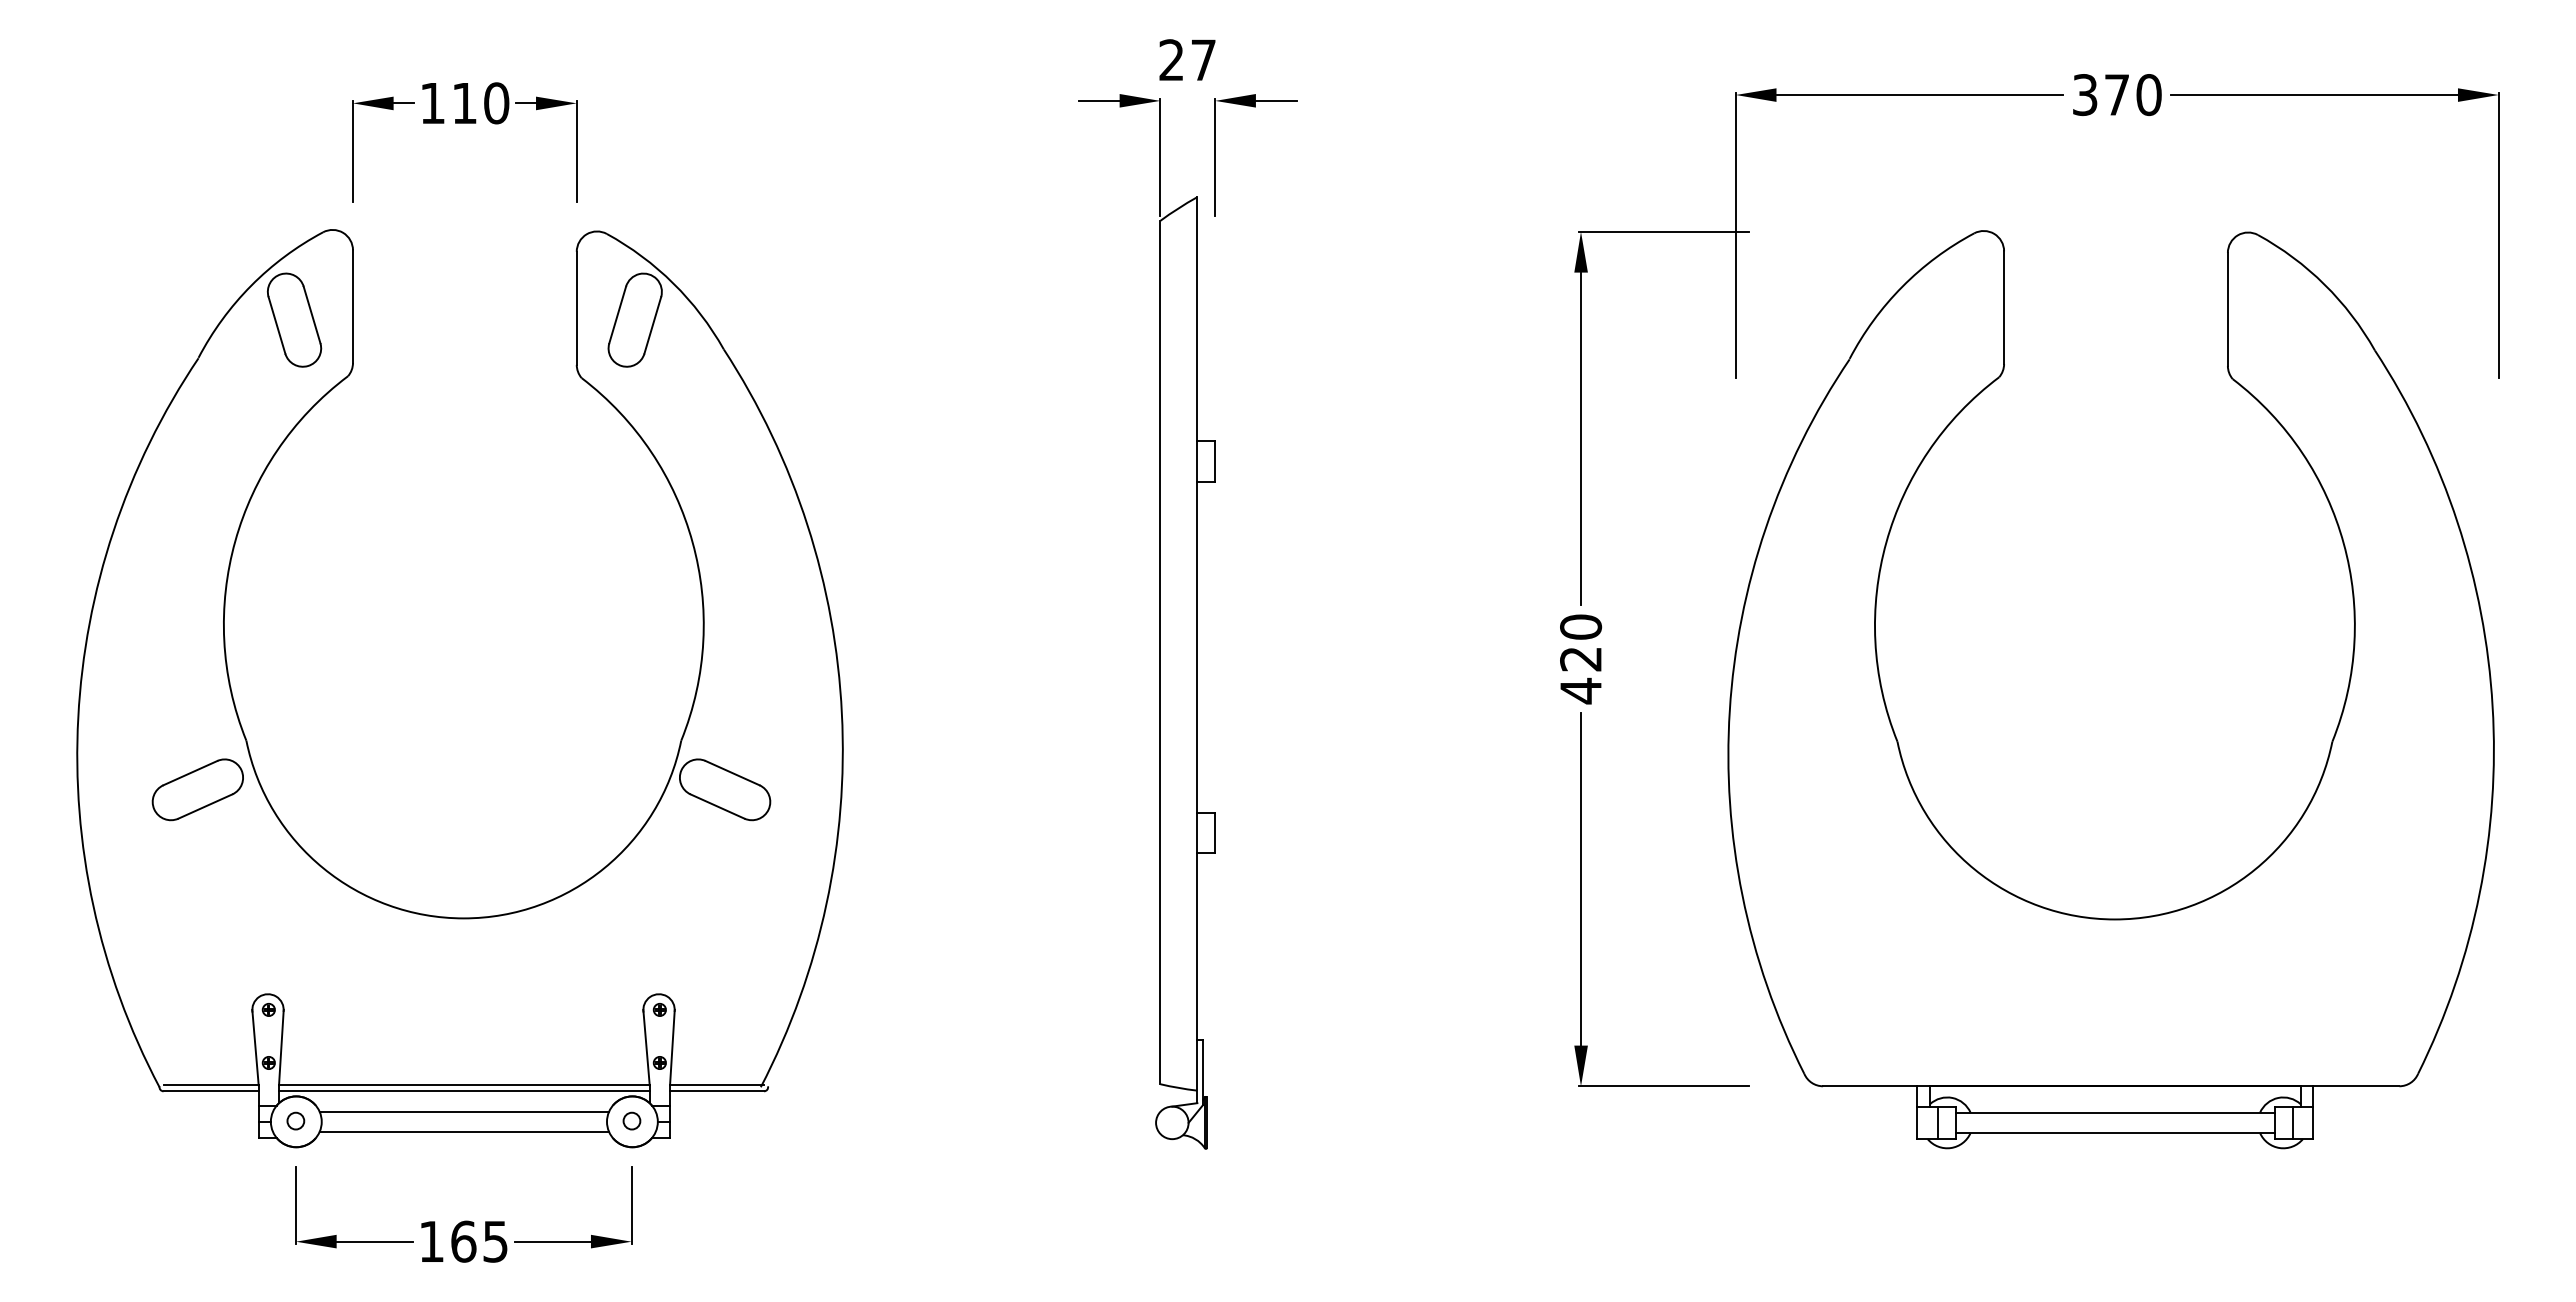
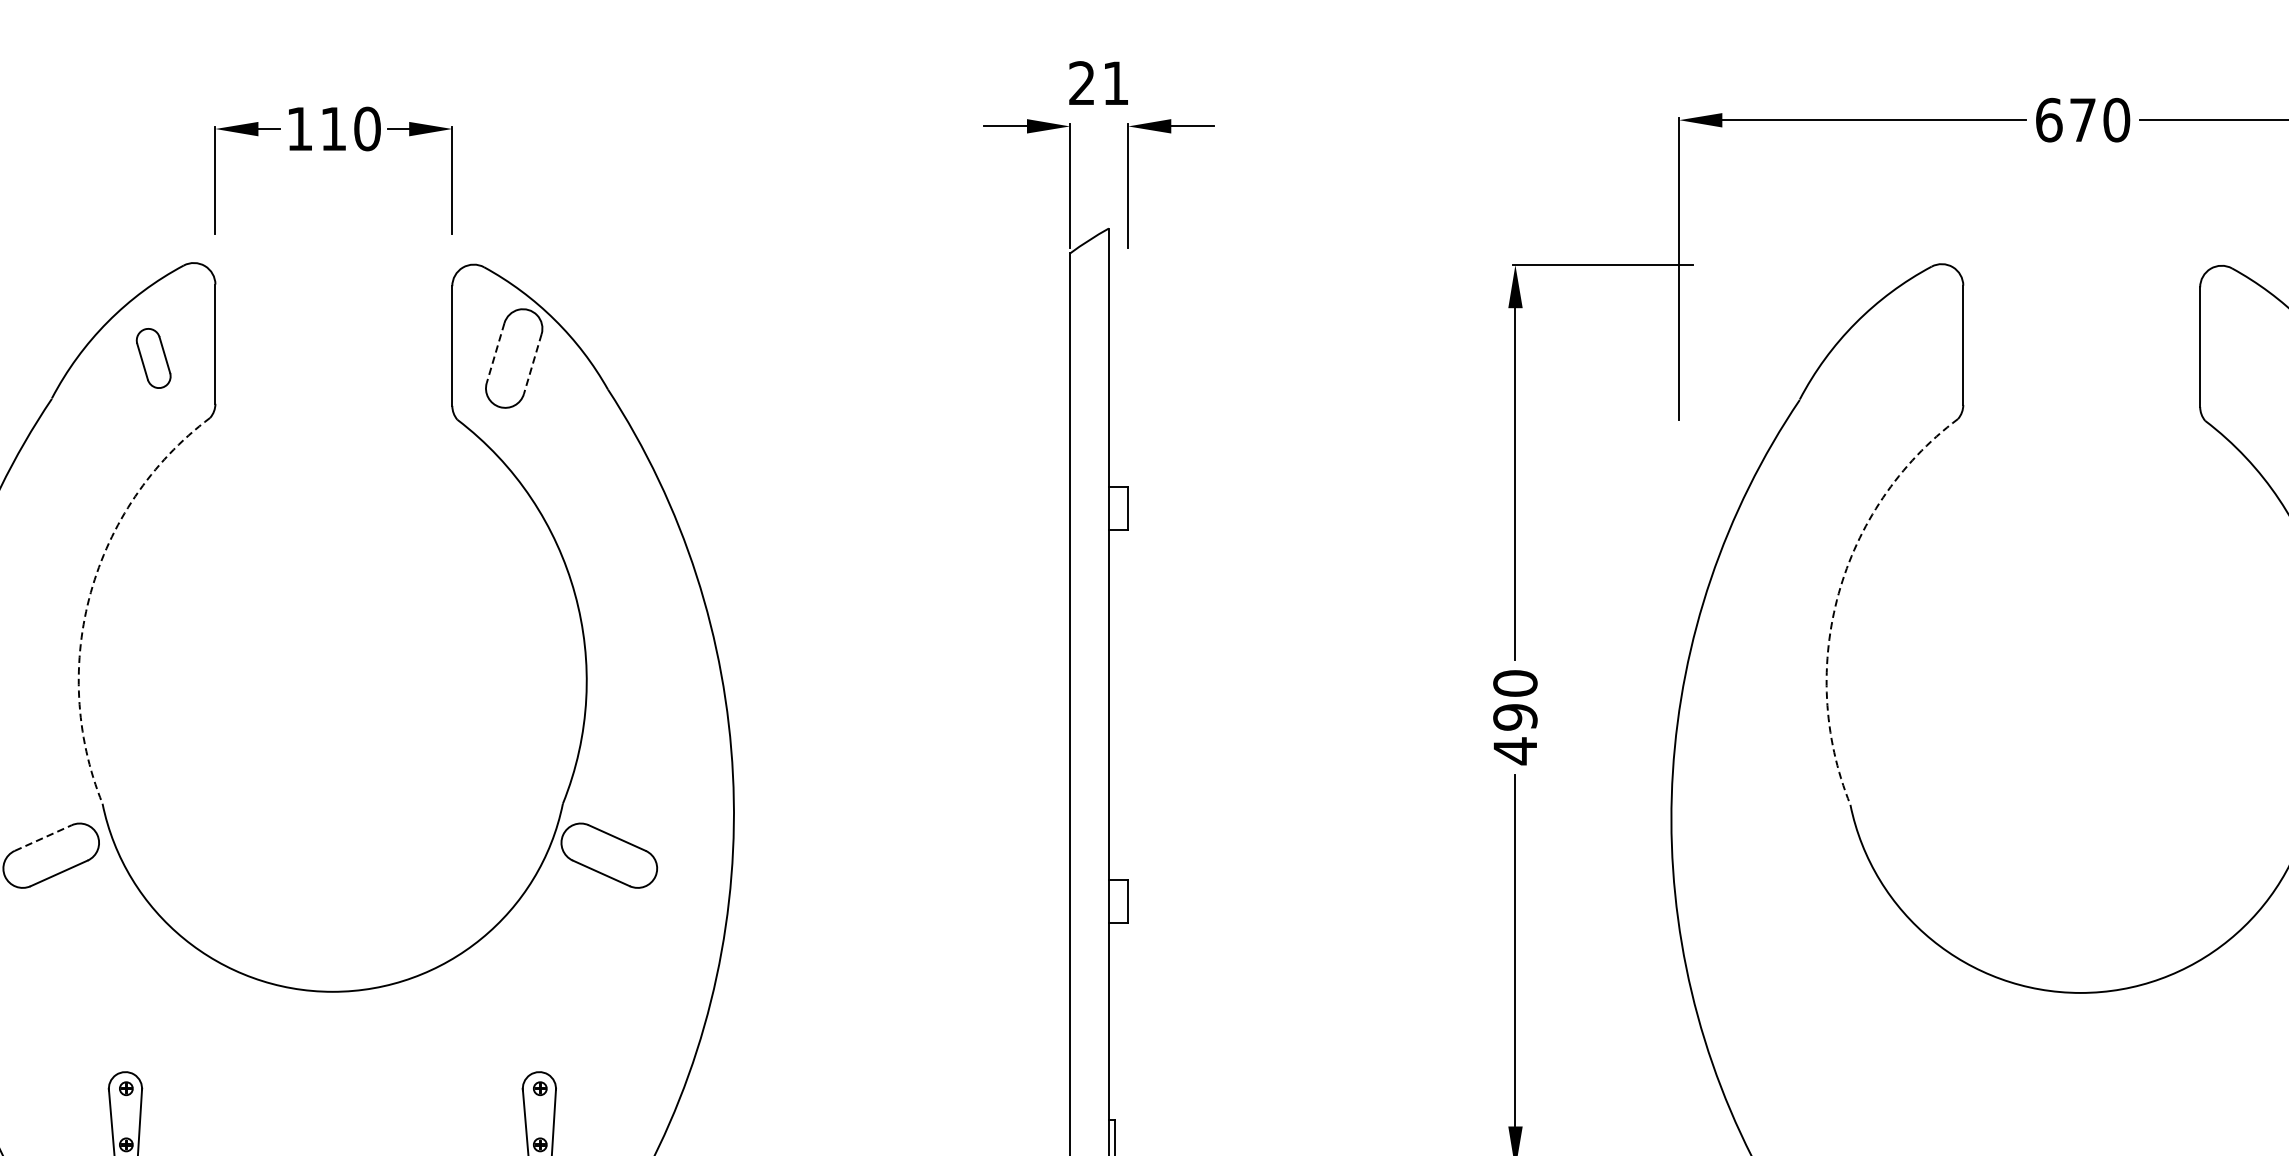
text: (1203, 59) -> (1115, 82), 27 -> 21
text: (2085, 95) -> (2049, 120), 370 -> 670
line: (617, 315) -> (495, 353), solid -> dashed
part: (294, 319) -> (153, 357), size x0.6
line: (652, 325) -> (532, 364), solid -> dashed
arc: (235, 541) -> (91, 592), solid -> dashed
arc: (1886, 542) -> (1838, 593), solid -> dashed
text: (1581, 658) -> (1515, 716), 420 -> 490
line: (190, 772) -> (43, 837), solid -> dashed

